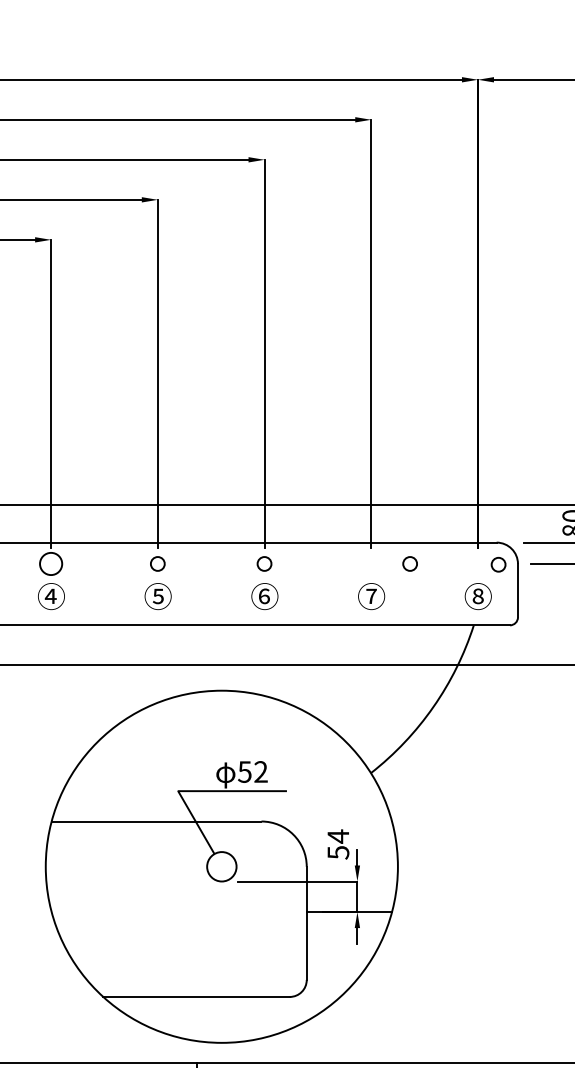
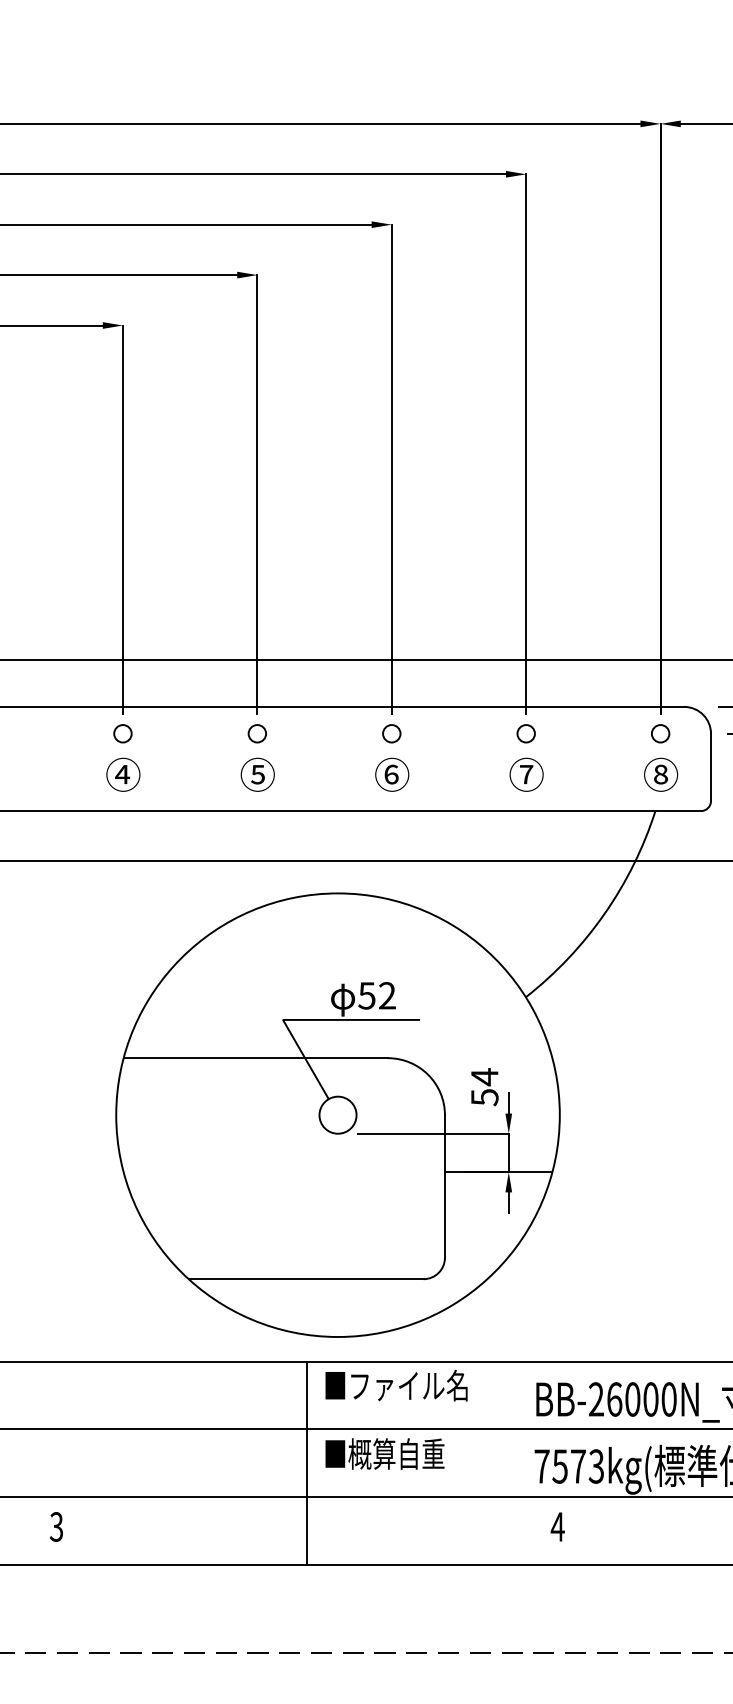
circle: (50, 563) -> (122, 733), size x0.62
circle: (409, 563) -> (525, 733), moved
circle: (498, 564) -> (660, 733), moved

